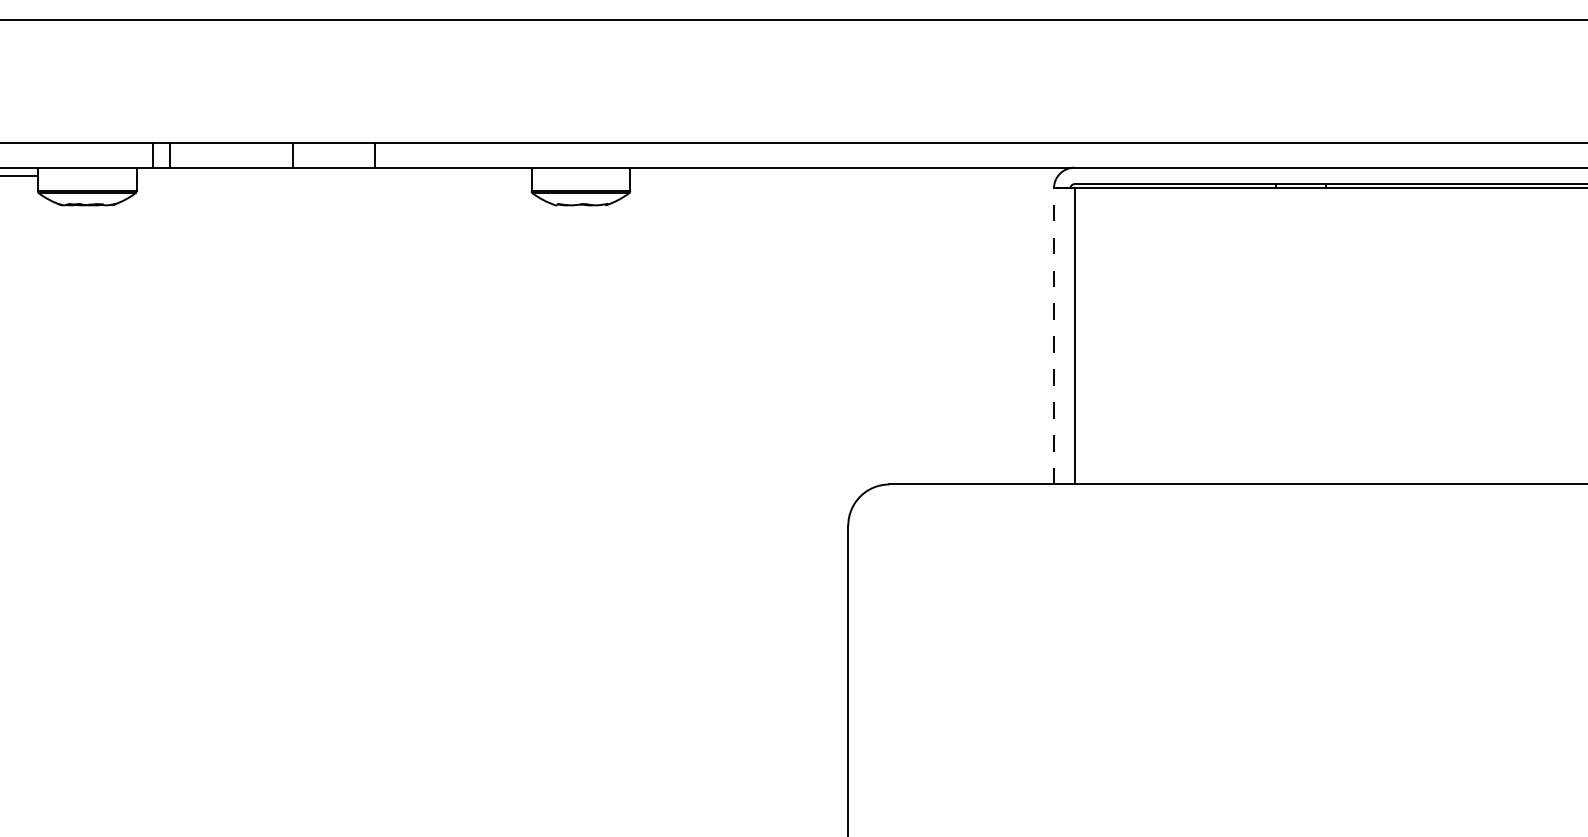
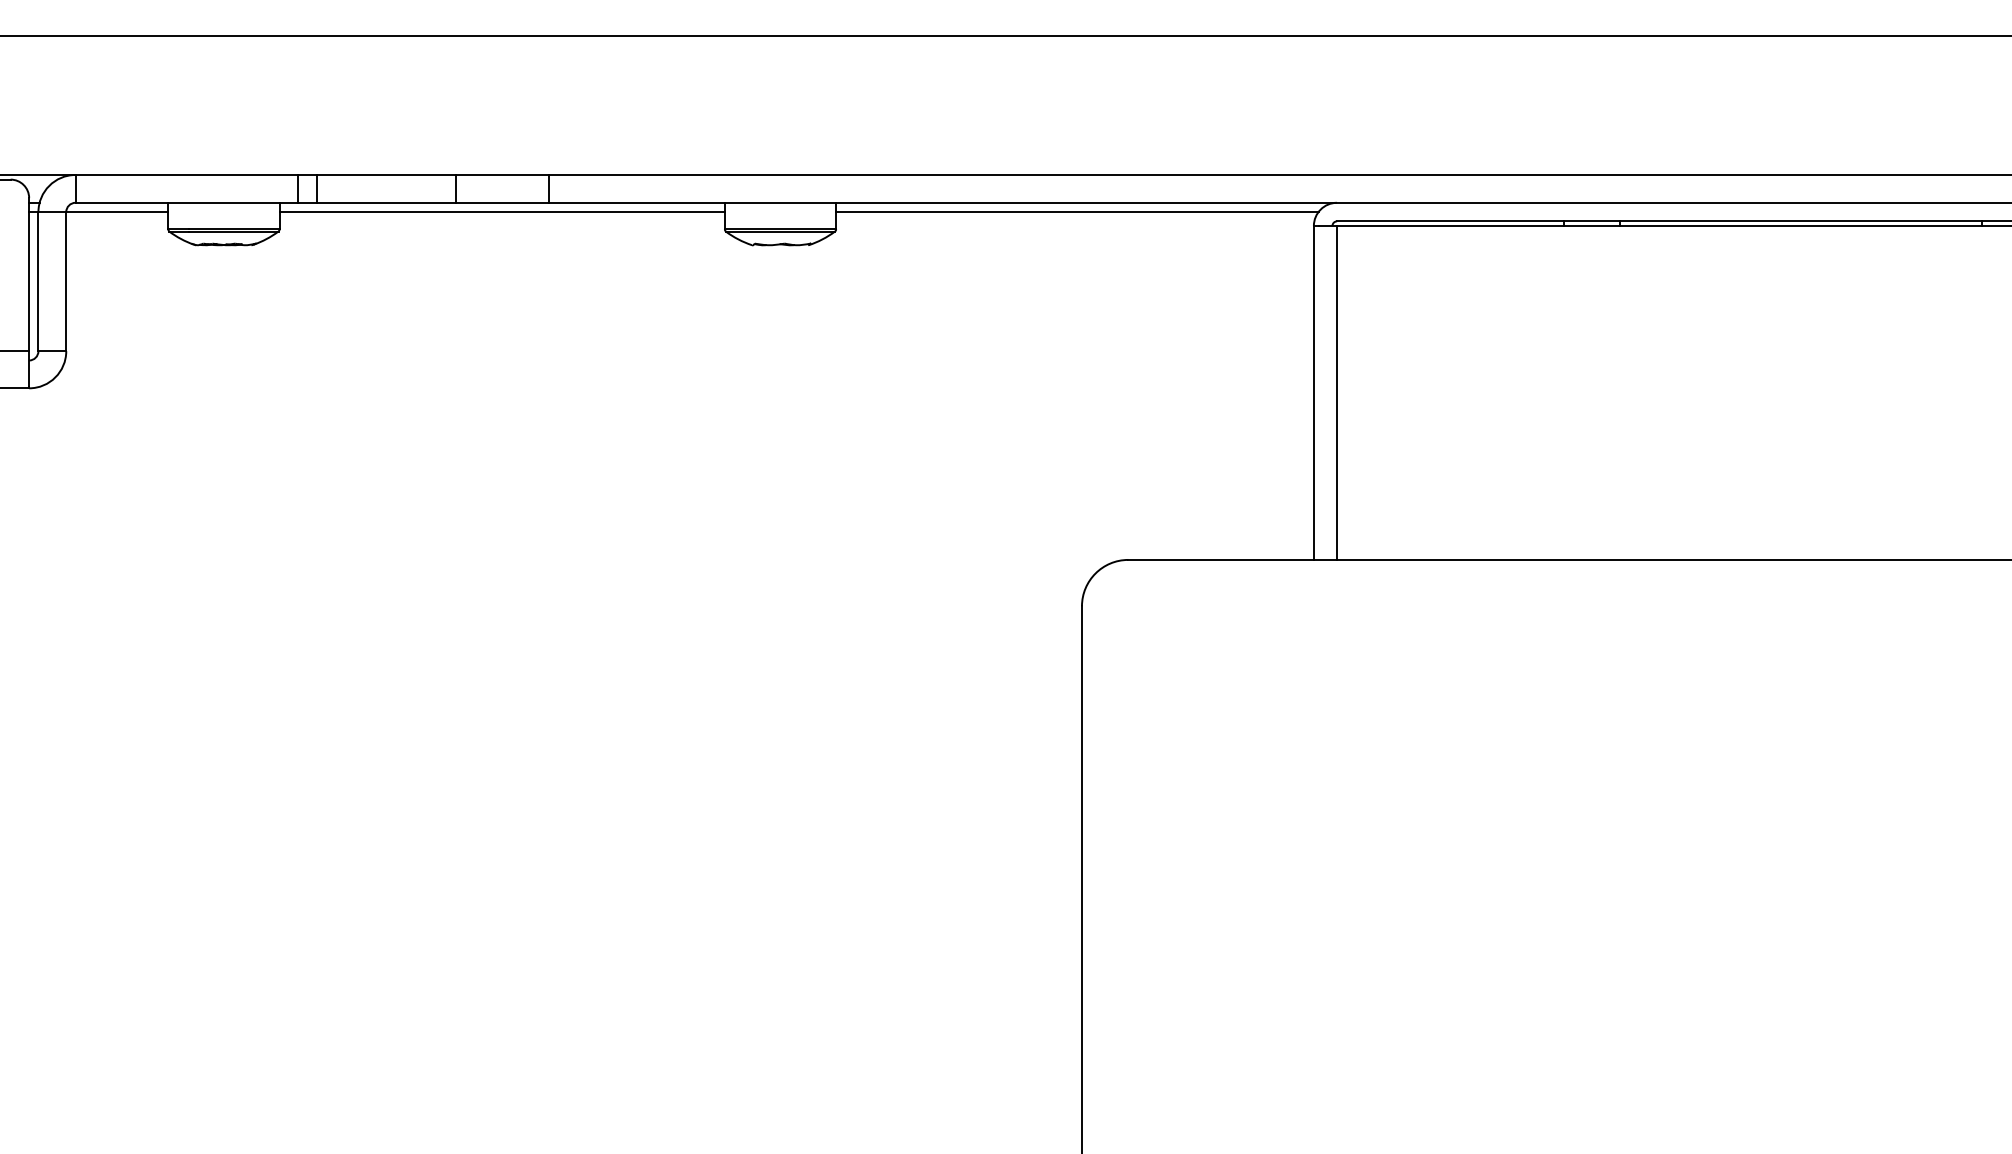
line: (333, 176) -> (501, 212), added
line: (844, 176) -> (1077, 212), added
line: (1053, 335) -> (1313, 392), dashed -> solid

